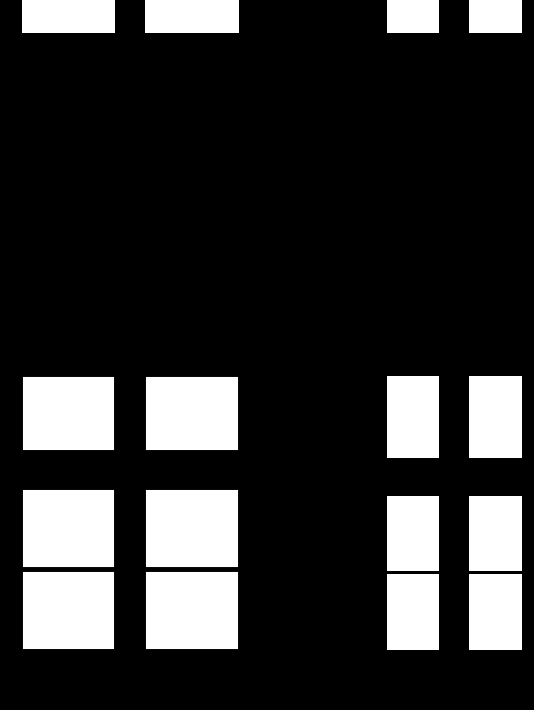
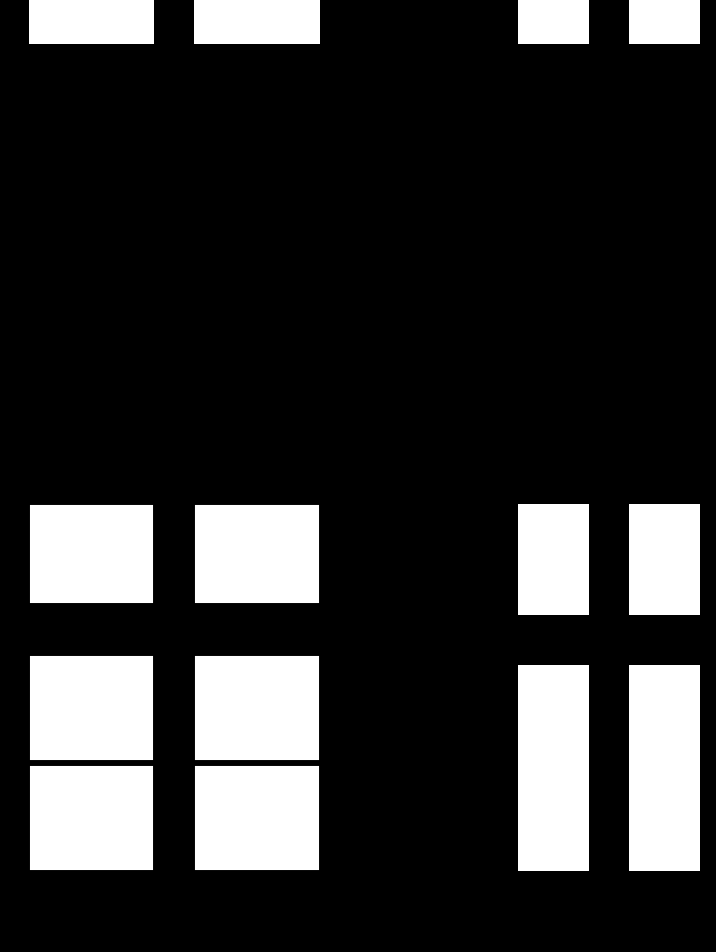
fill: (412, 573) -> (553, 768), removed
fill: (494, 573) -> (663, 768), removed

